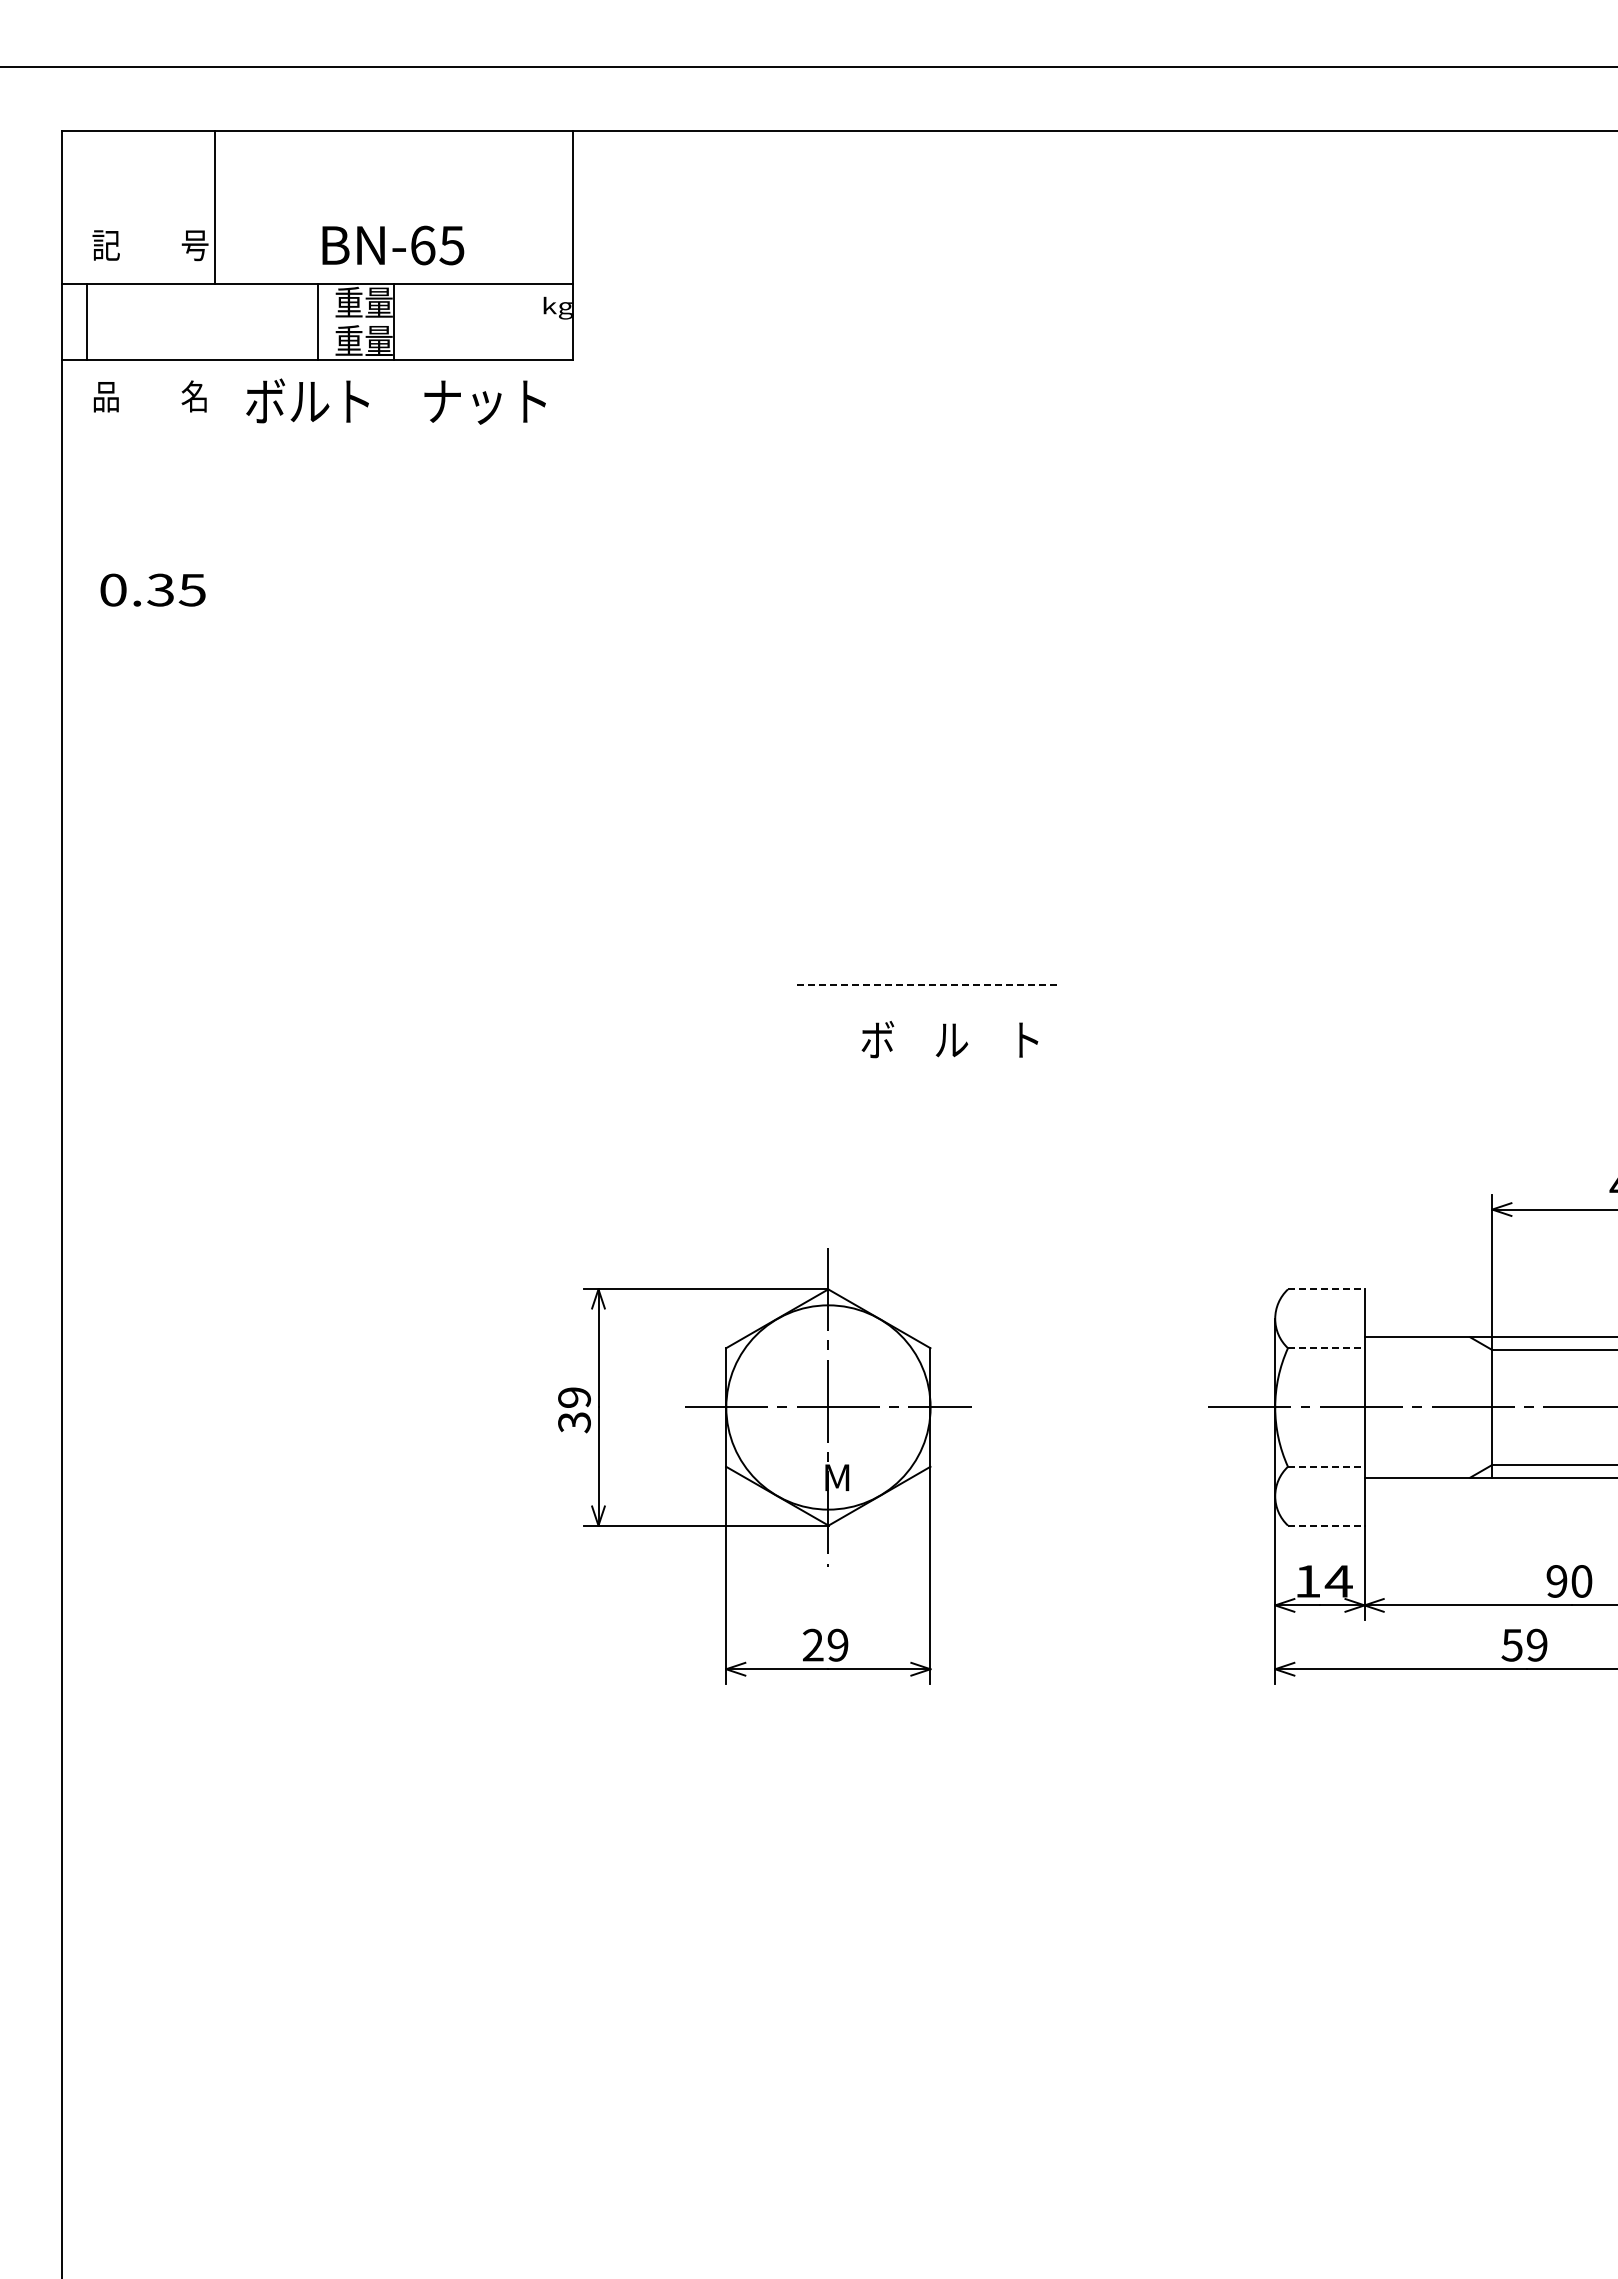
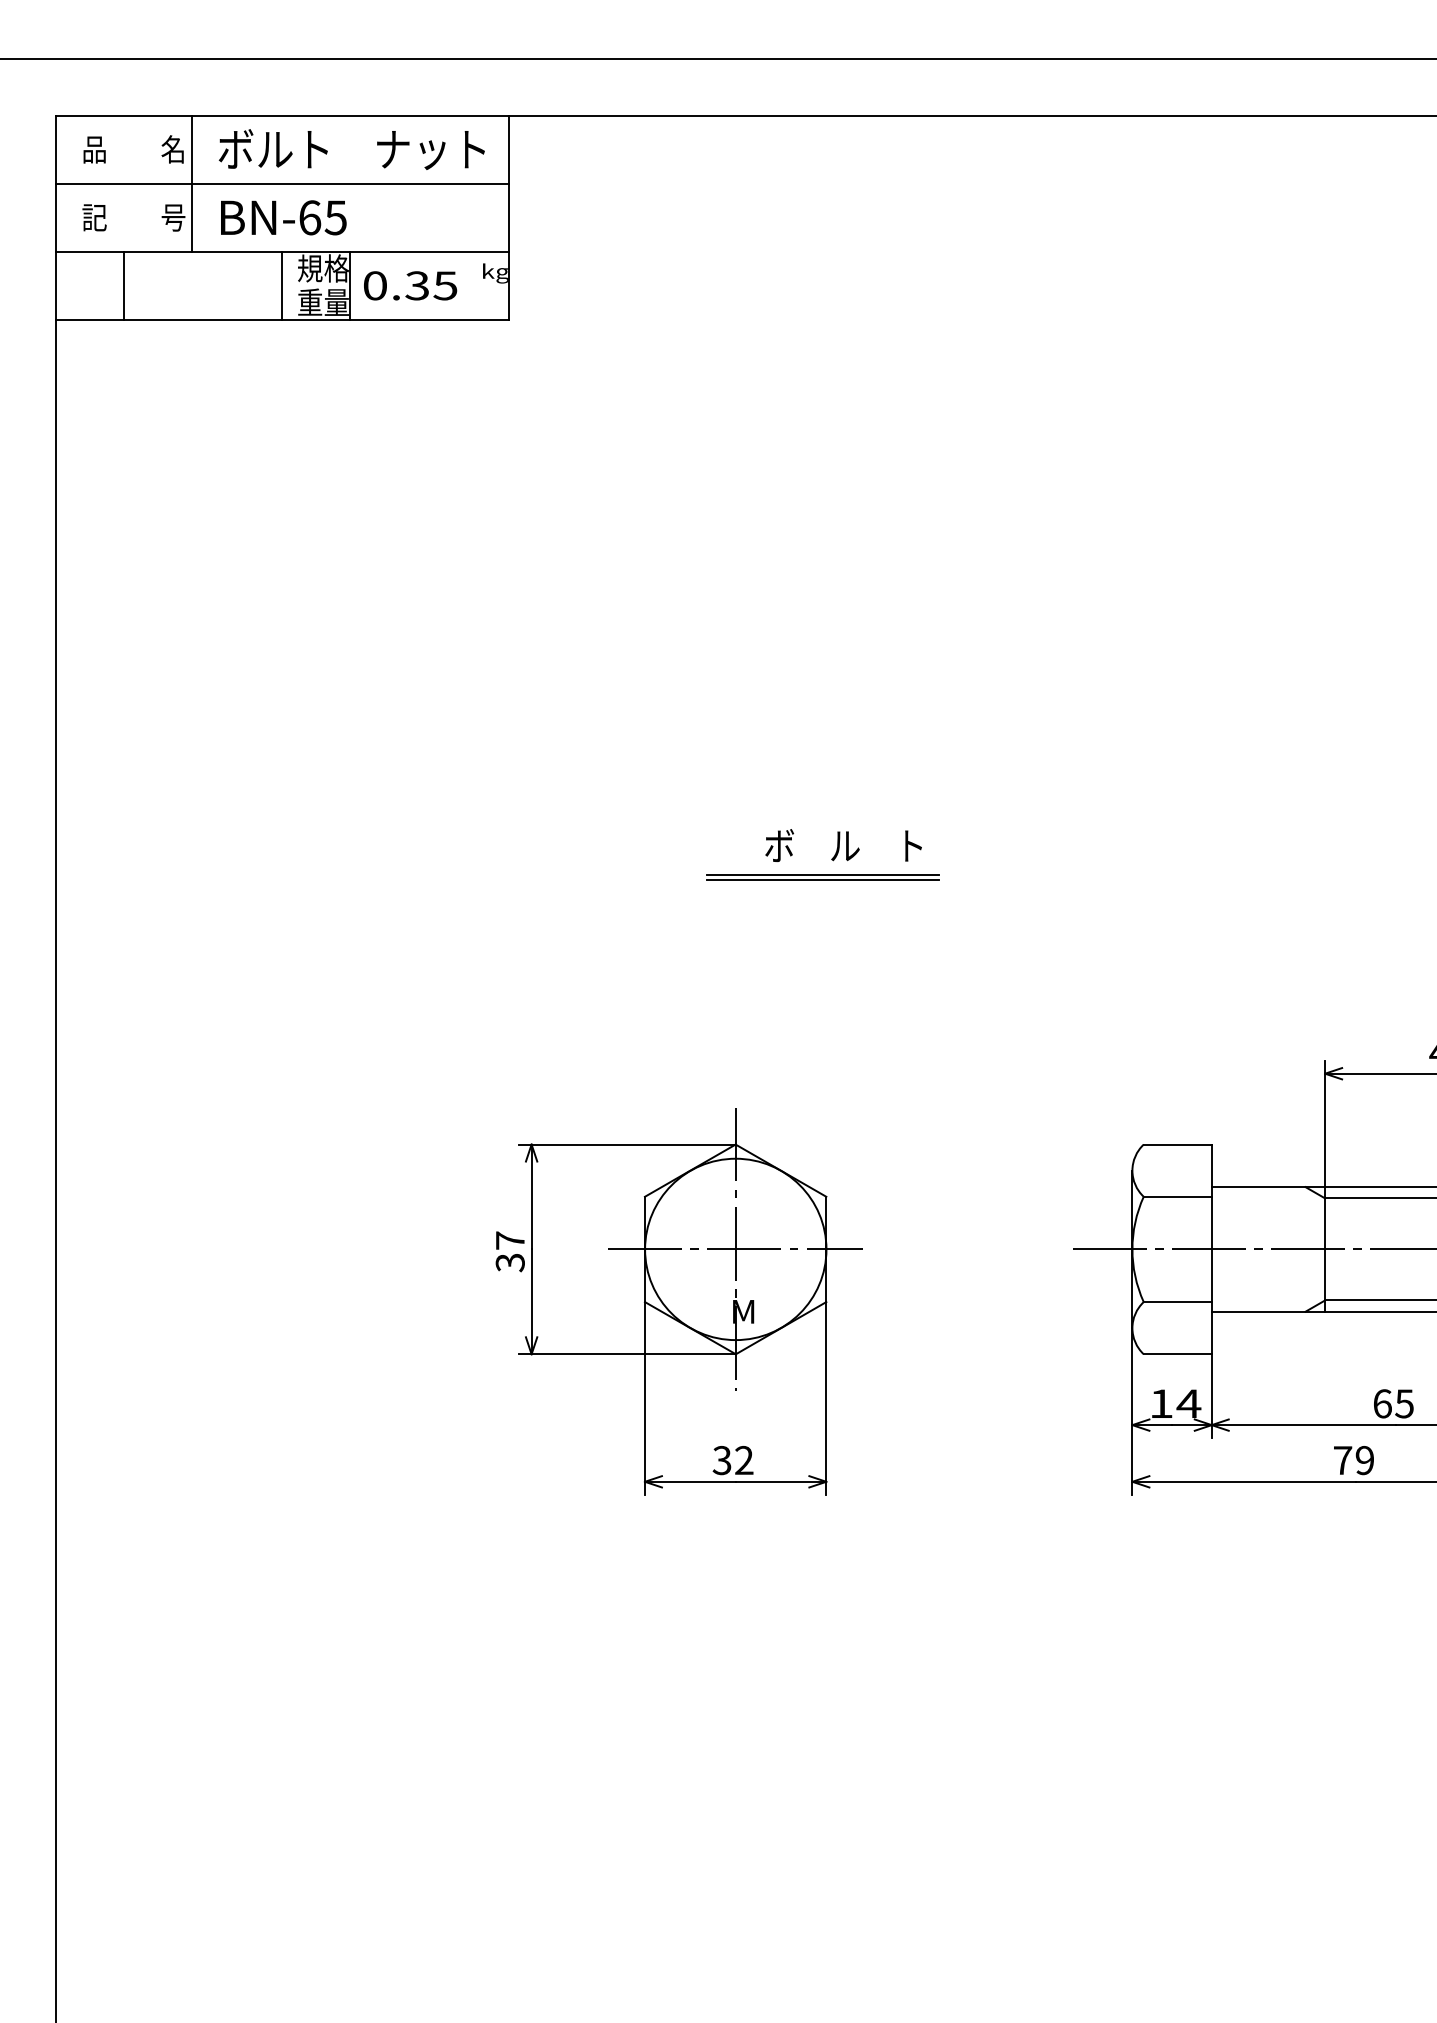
line: (317, 207) -> (282, 184), added
text: (393, 245) -> (283, 217), moved
text: (363, 302) -> (322, 268), 重量 -> 規格
line: (86, 321) -> (123, 285), moved
text: (149, 396) -> (132, 149), moved
text: (395, 401) -> (351, 149), moved
text: (152, 589) -> (409, 285), moved
line: (927, 985) -> (823, 874), dashed -> solid
line: (926, 991) -> (822, 880), added
text: (949, 1039) -> (843, 845), moved
line: (1326, 1289) -> (1177, 1144), dashed -> solid
line: (1326, 1348) -> (1177, 1197), dashed -> solid
text: (574, 1397) -> (510, 1240), 39 -> 37
line: (1326, 1466) -> (1177, 1301), dashed -> solid
line: (1326, 1525) -> (1177, 1354), dashed -> solid
text: (1569, 1581) -> (1393, 1403), 90 -> 65
text: (825, 1645) -> (733, 1460), 29 -> 32
text: (1511, 1645) -> (1342, 1460), 59 -> 79

